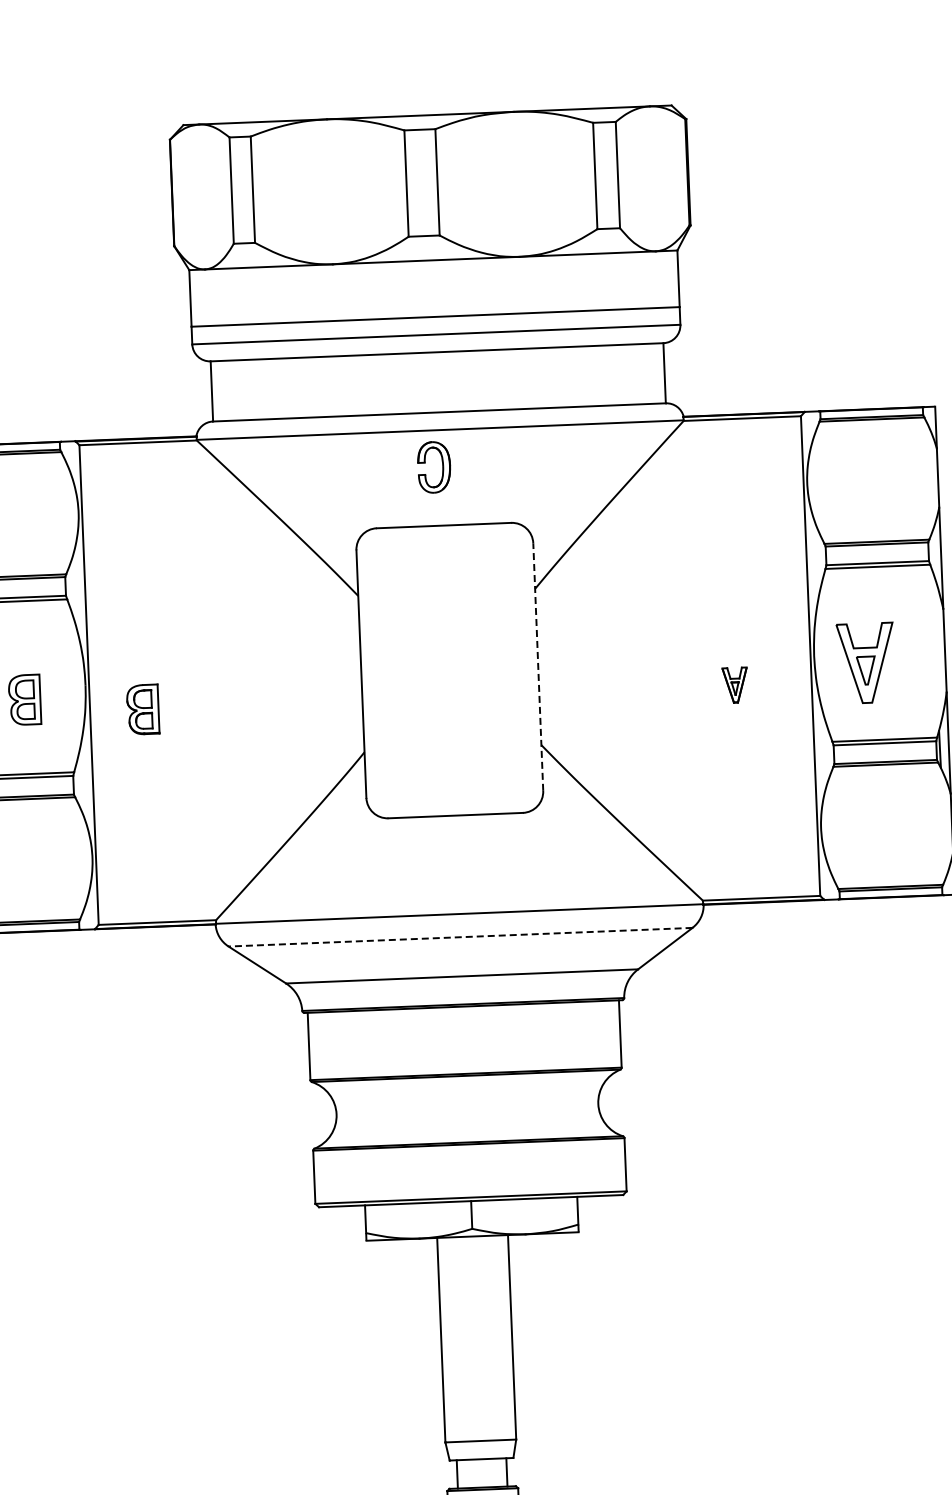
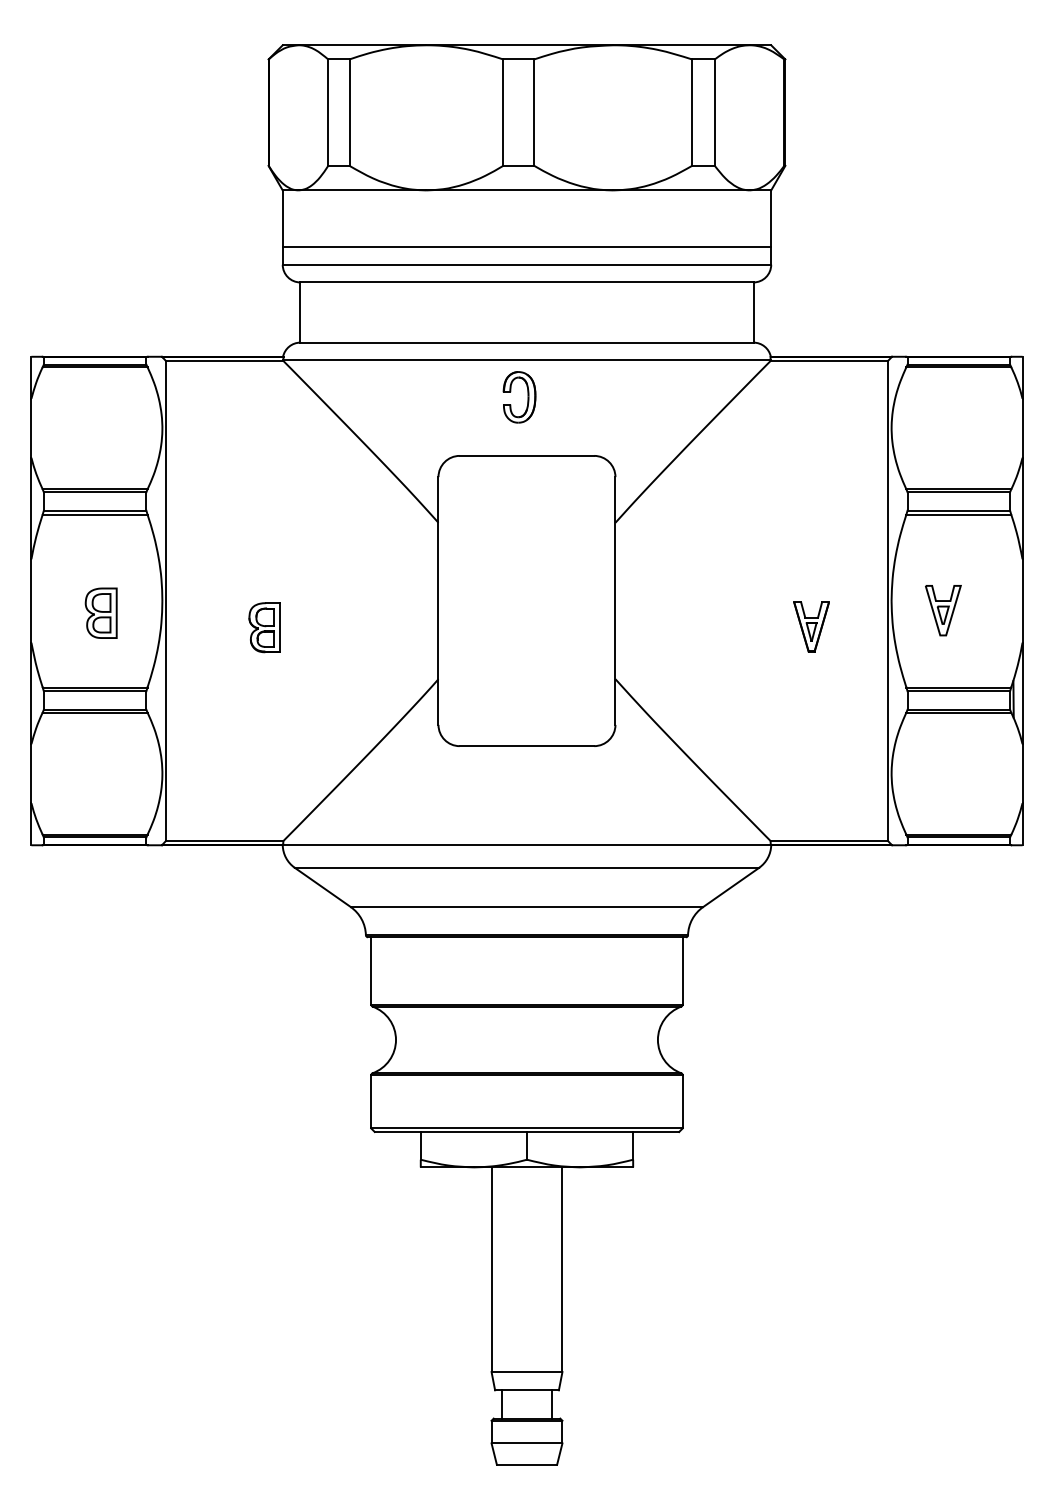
part: (866, 663) -> (943, 610), size x0.62
line: (538, 667) -> (615, 601), dashed -> solid
part: (735, 684) -> (811, 626), size x1.43
part: (142, 709) -> (264, 627), moved
line: (460, 936) -> (526, 867), dashed -> solid

